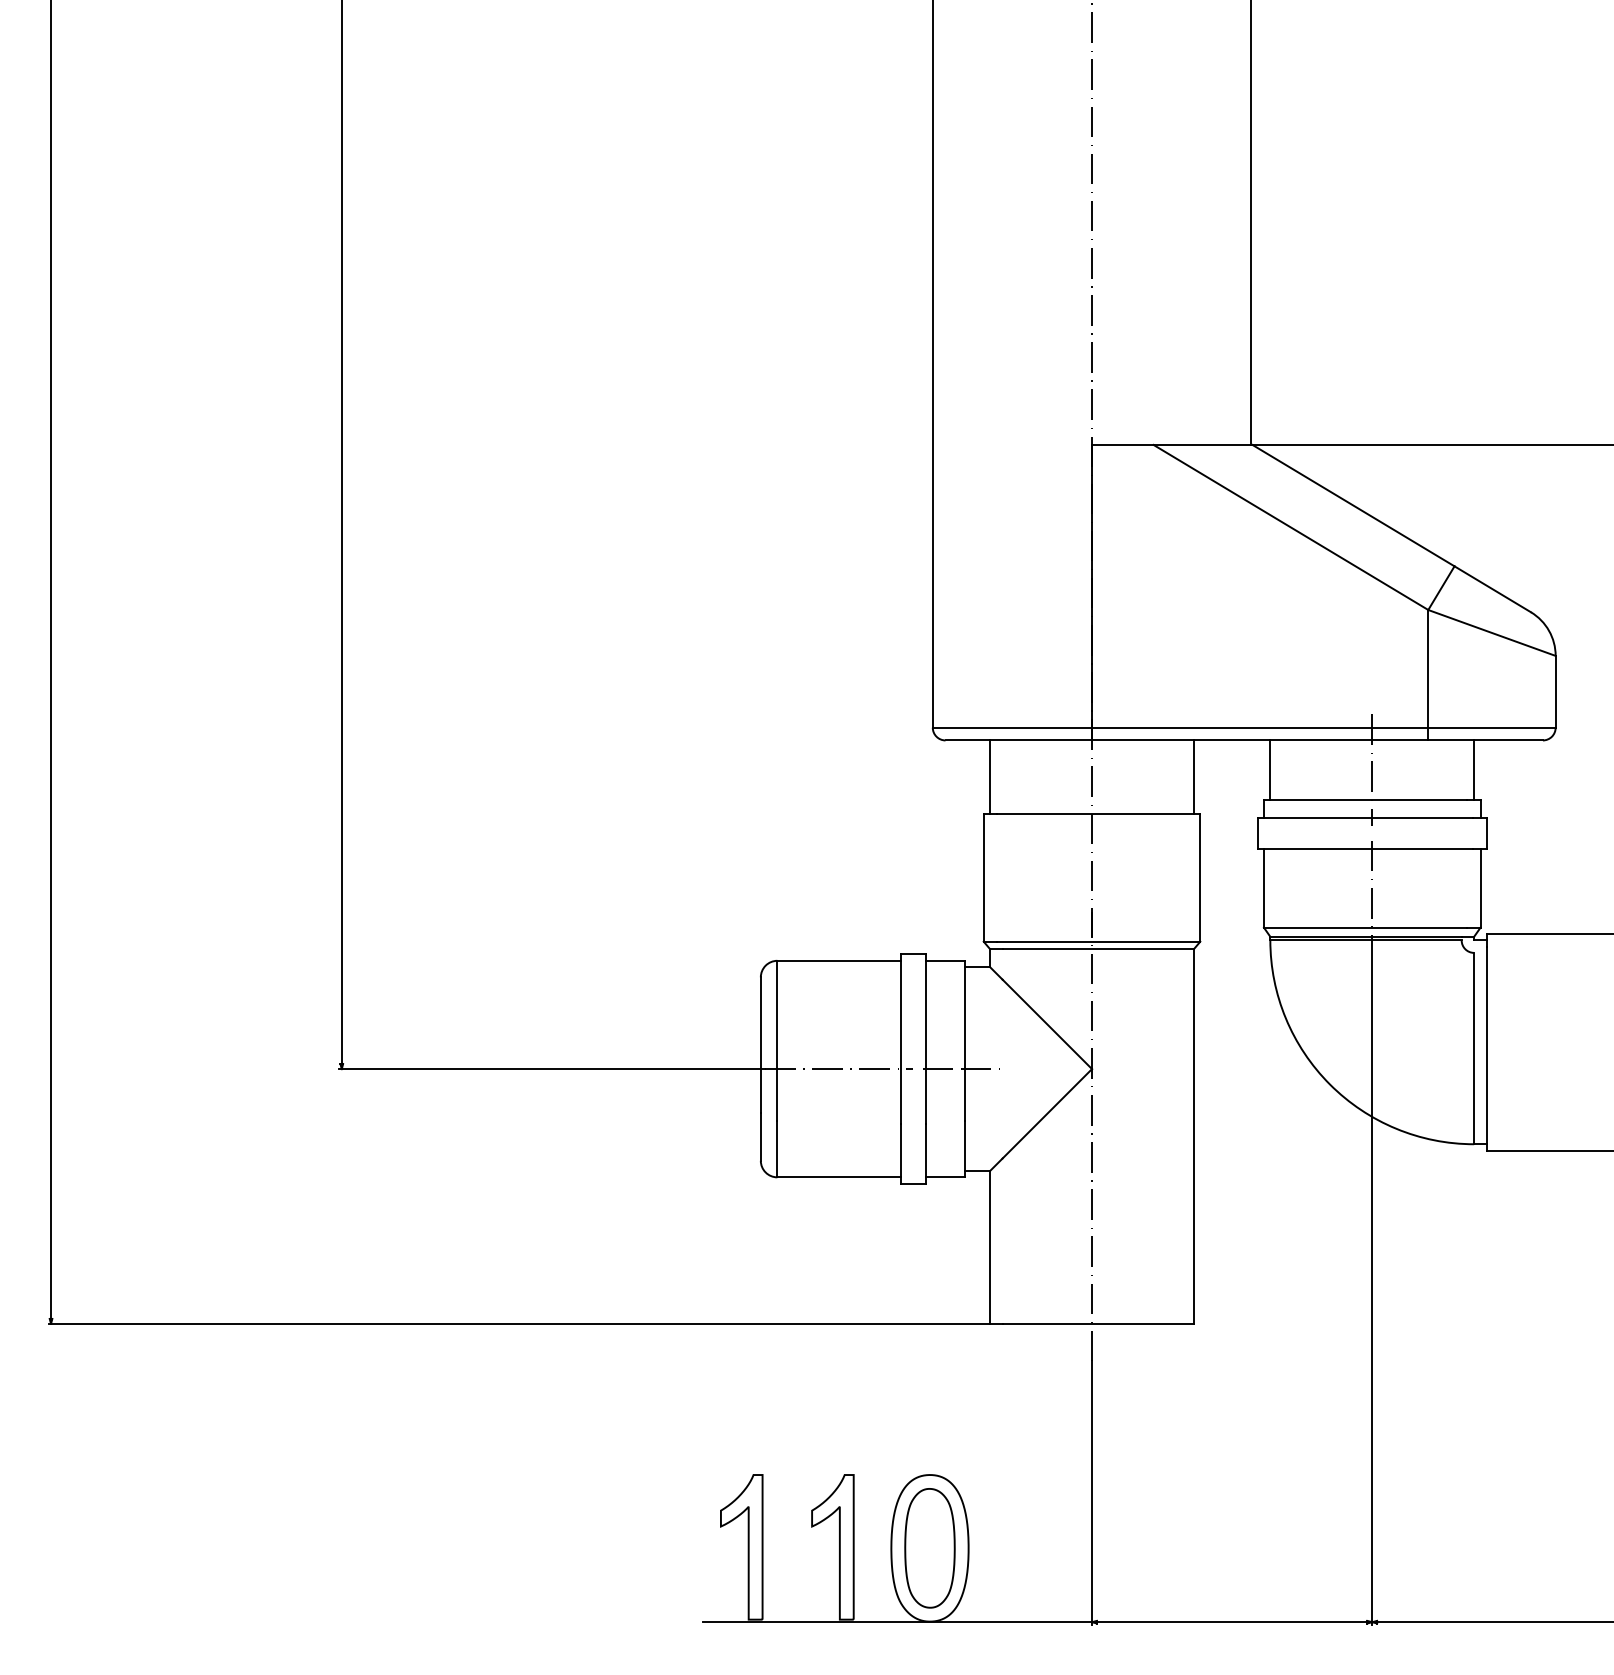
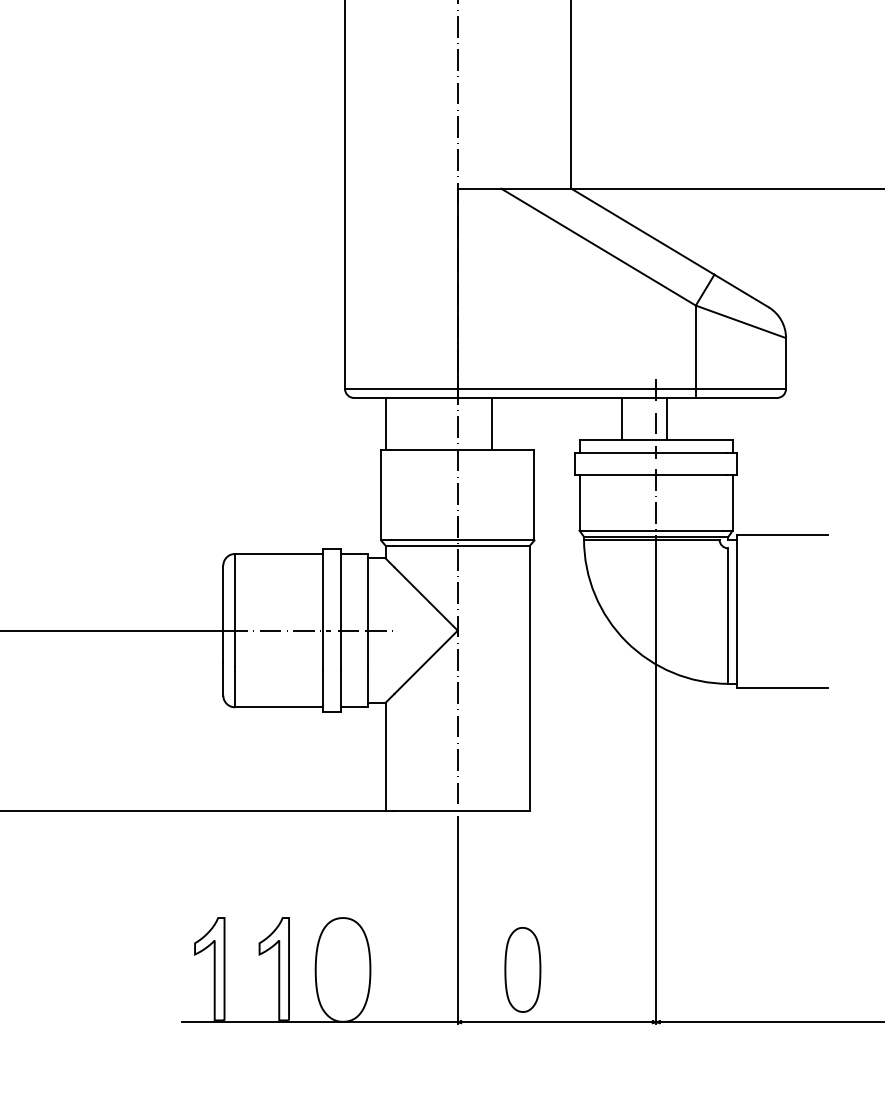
line: (1270, 770) -> (621, 419), moved
line: (1474, 770) -> (667, 419), moved
line: (1193, 777) -> (492, 424), moved
part: (929, 1548) -> (522, 970), moved

